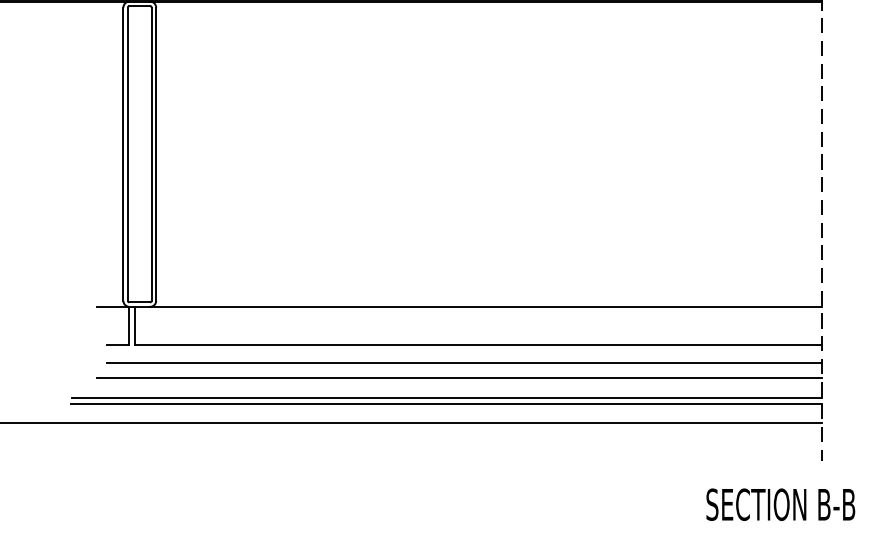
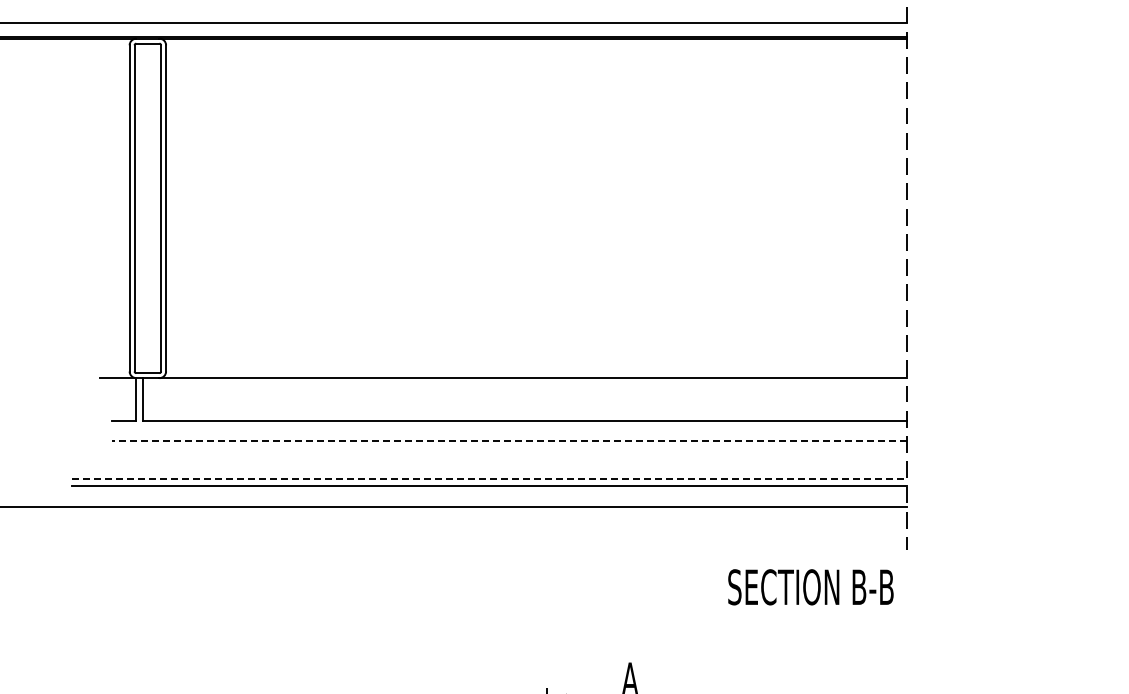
line: (463, 363) -> (508, 441), solid -> dashed
line: (459, 378) -> (503, 457), removed
line: (446, 397) -> (489, 479), solid -> dashed
text: (780, 504) -> (810, 587), moved

